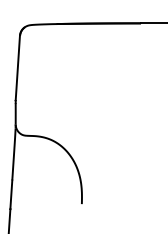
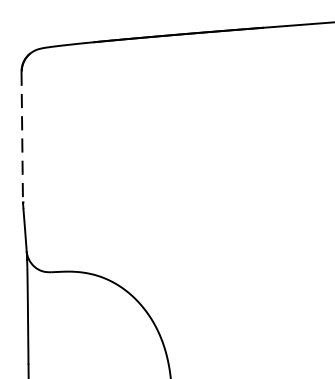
line: (17, 68) -> (21, 137), solid -> dashed

